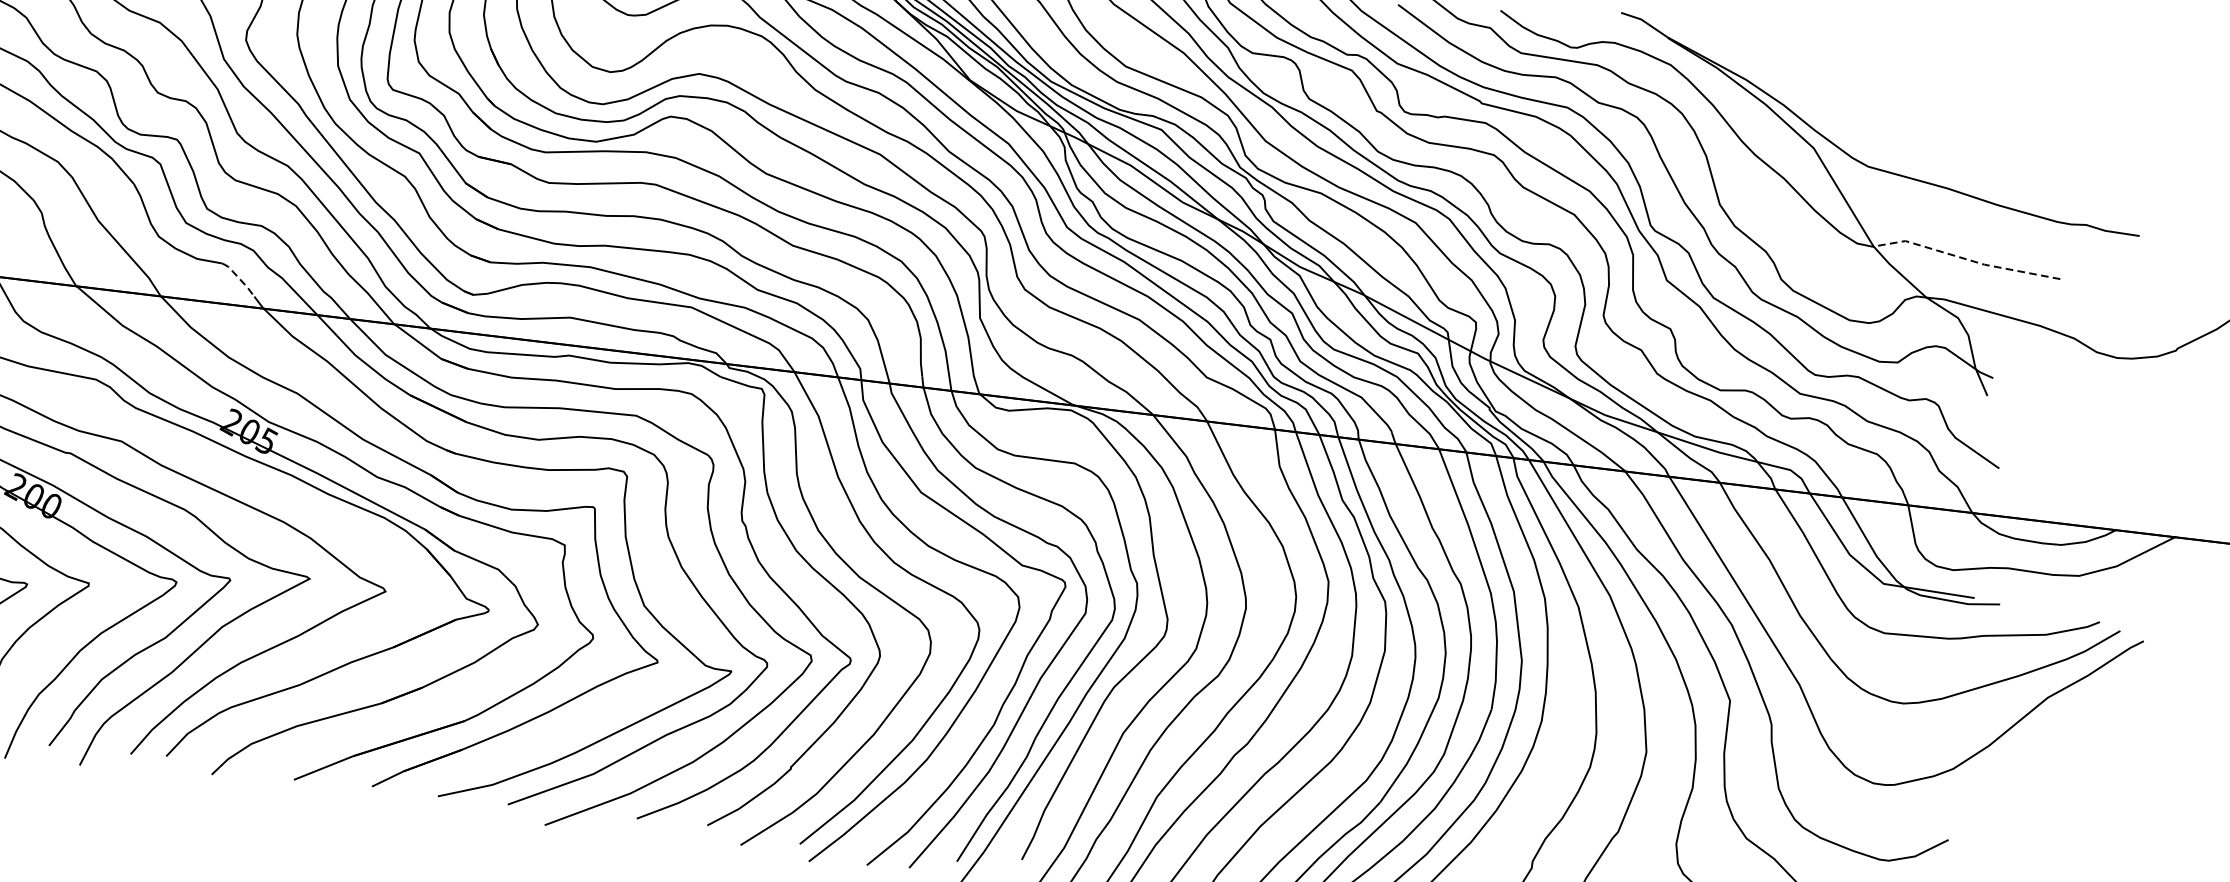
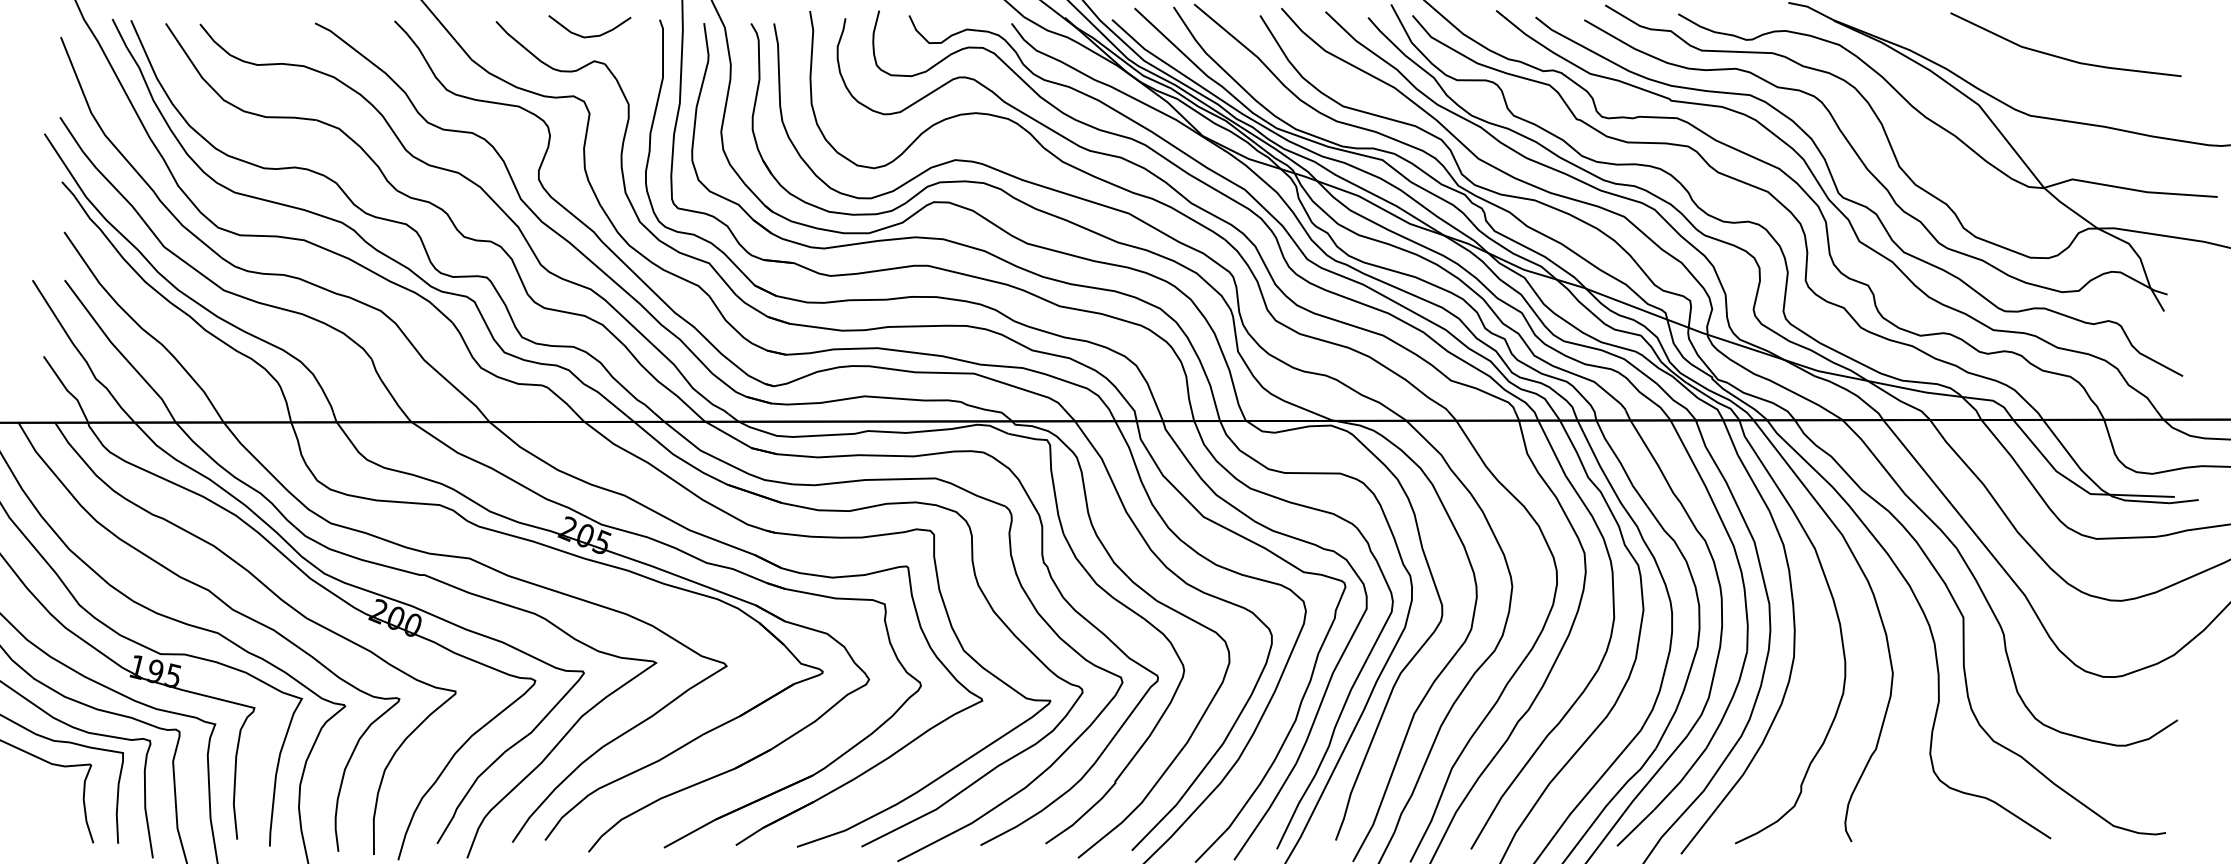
line: (1908, 106) -> (2060, 56), added
line: (1965, 259) -> (2129, 189), dashed -> solid
line: (239, 278) -> (559, 397), dashed -> solid

